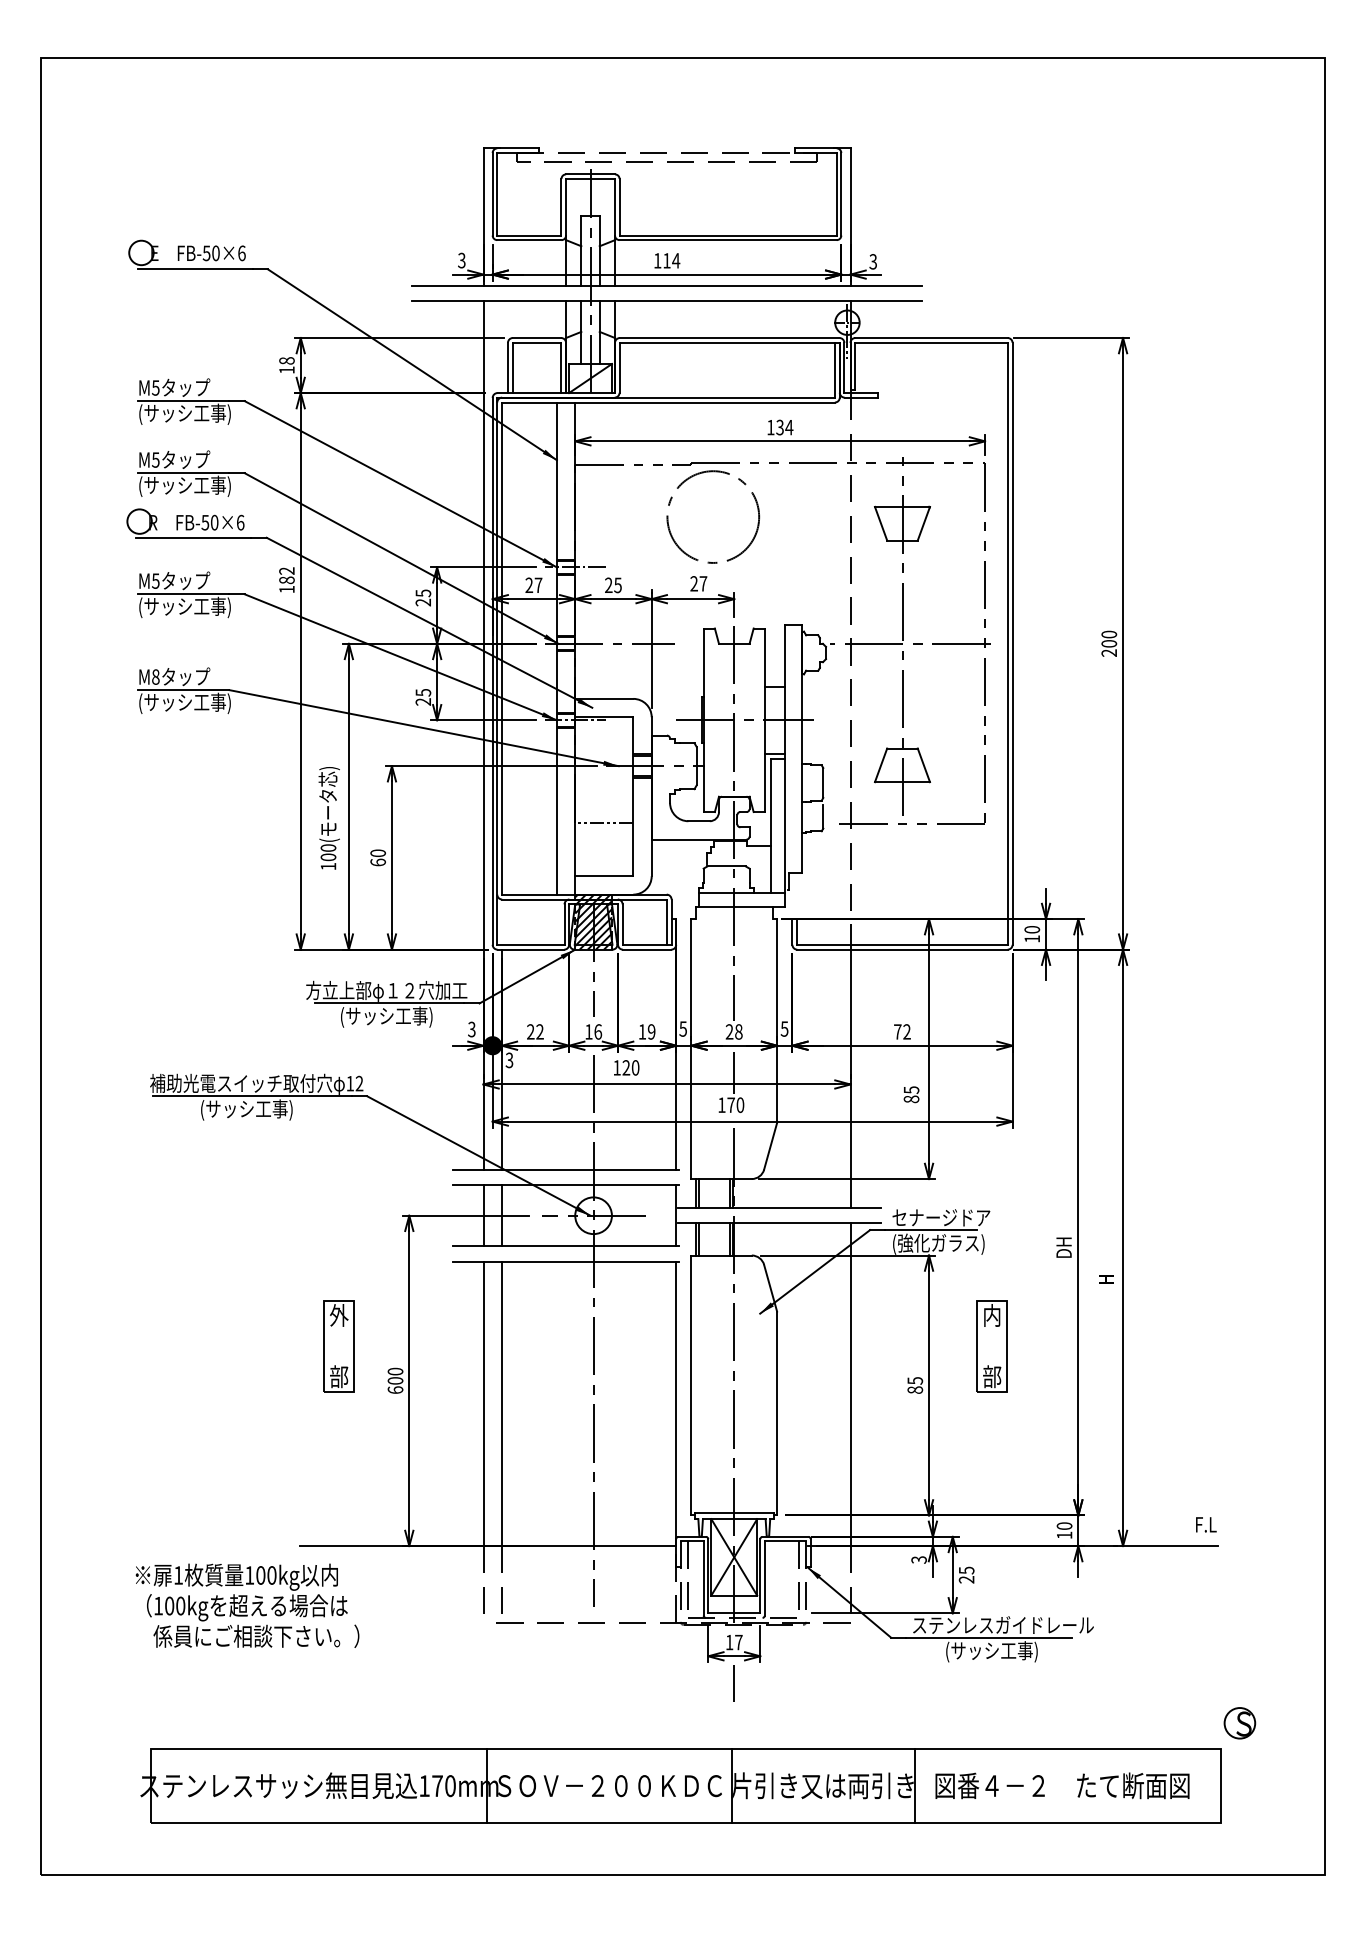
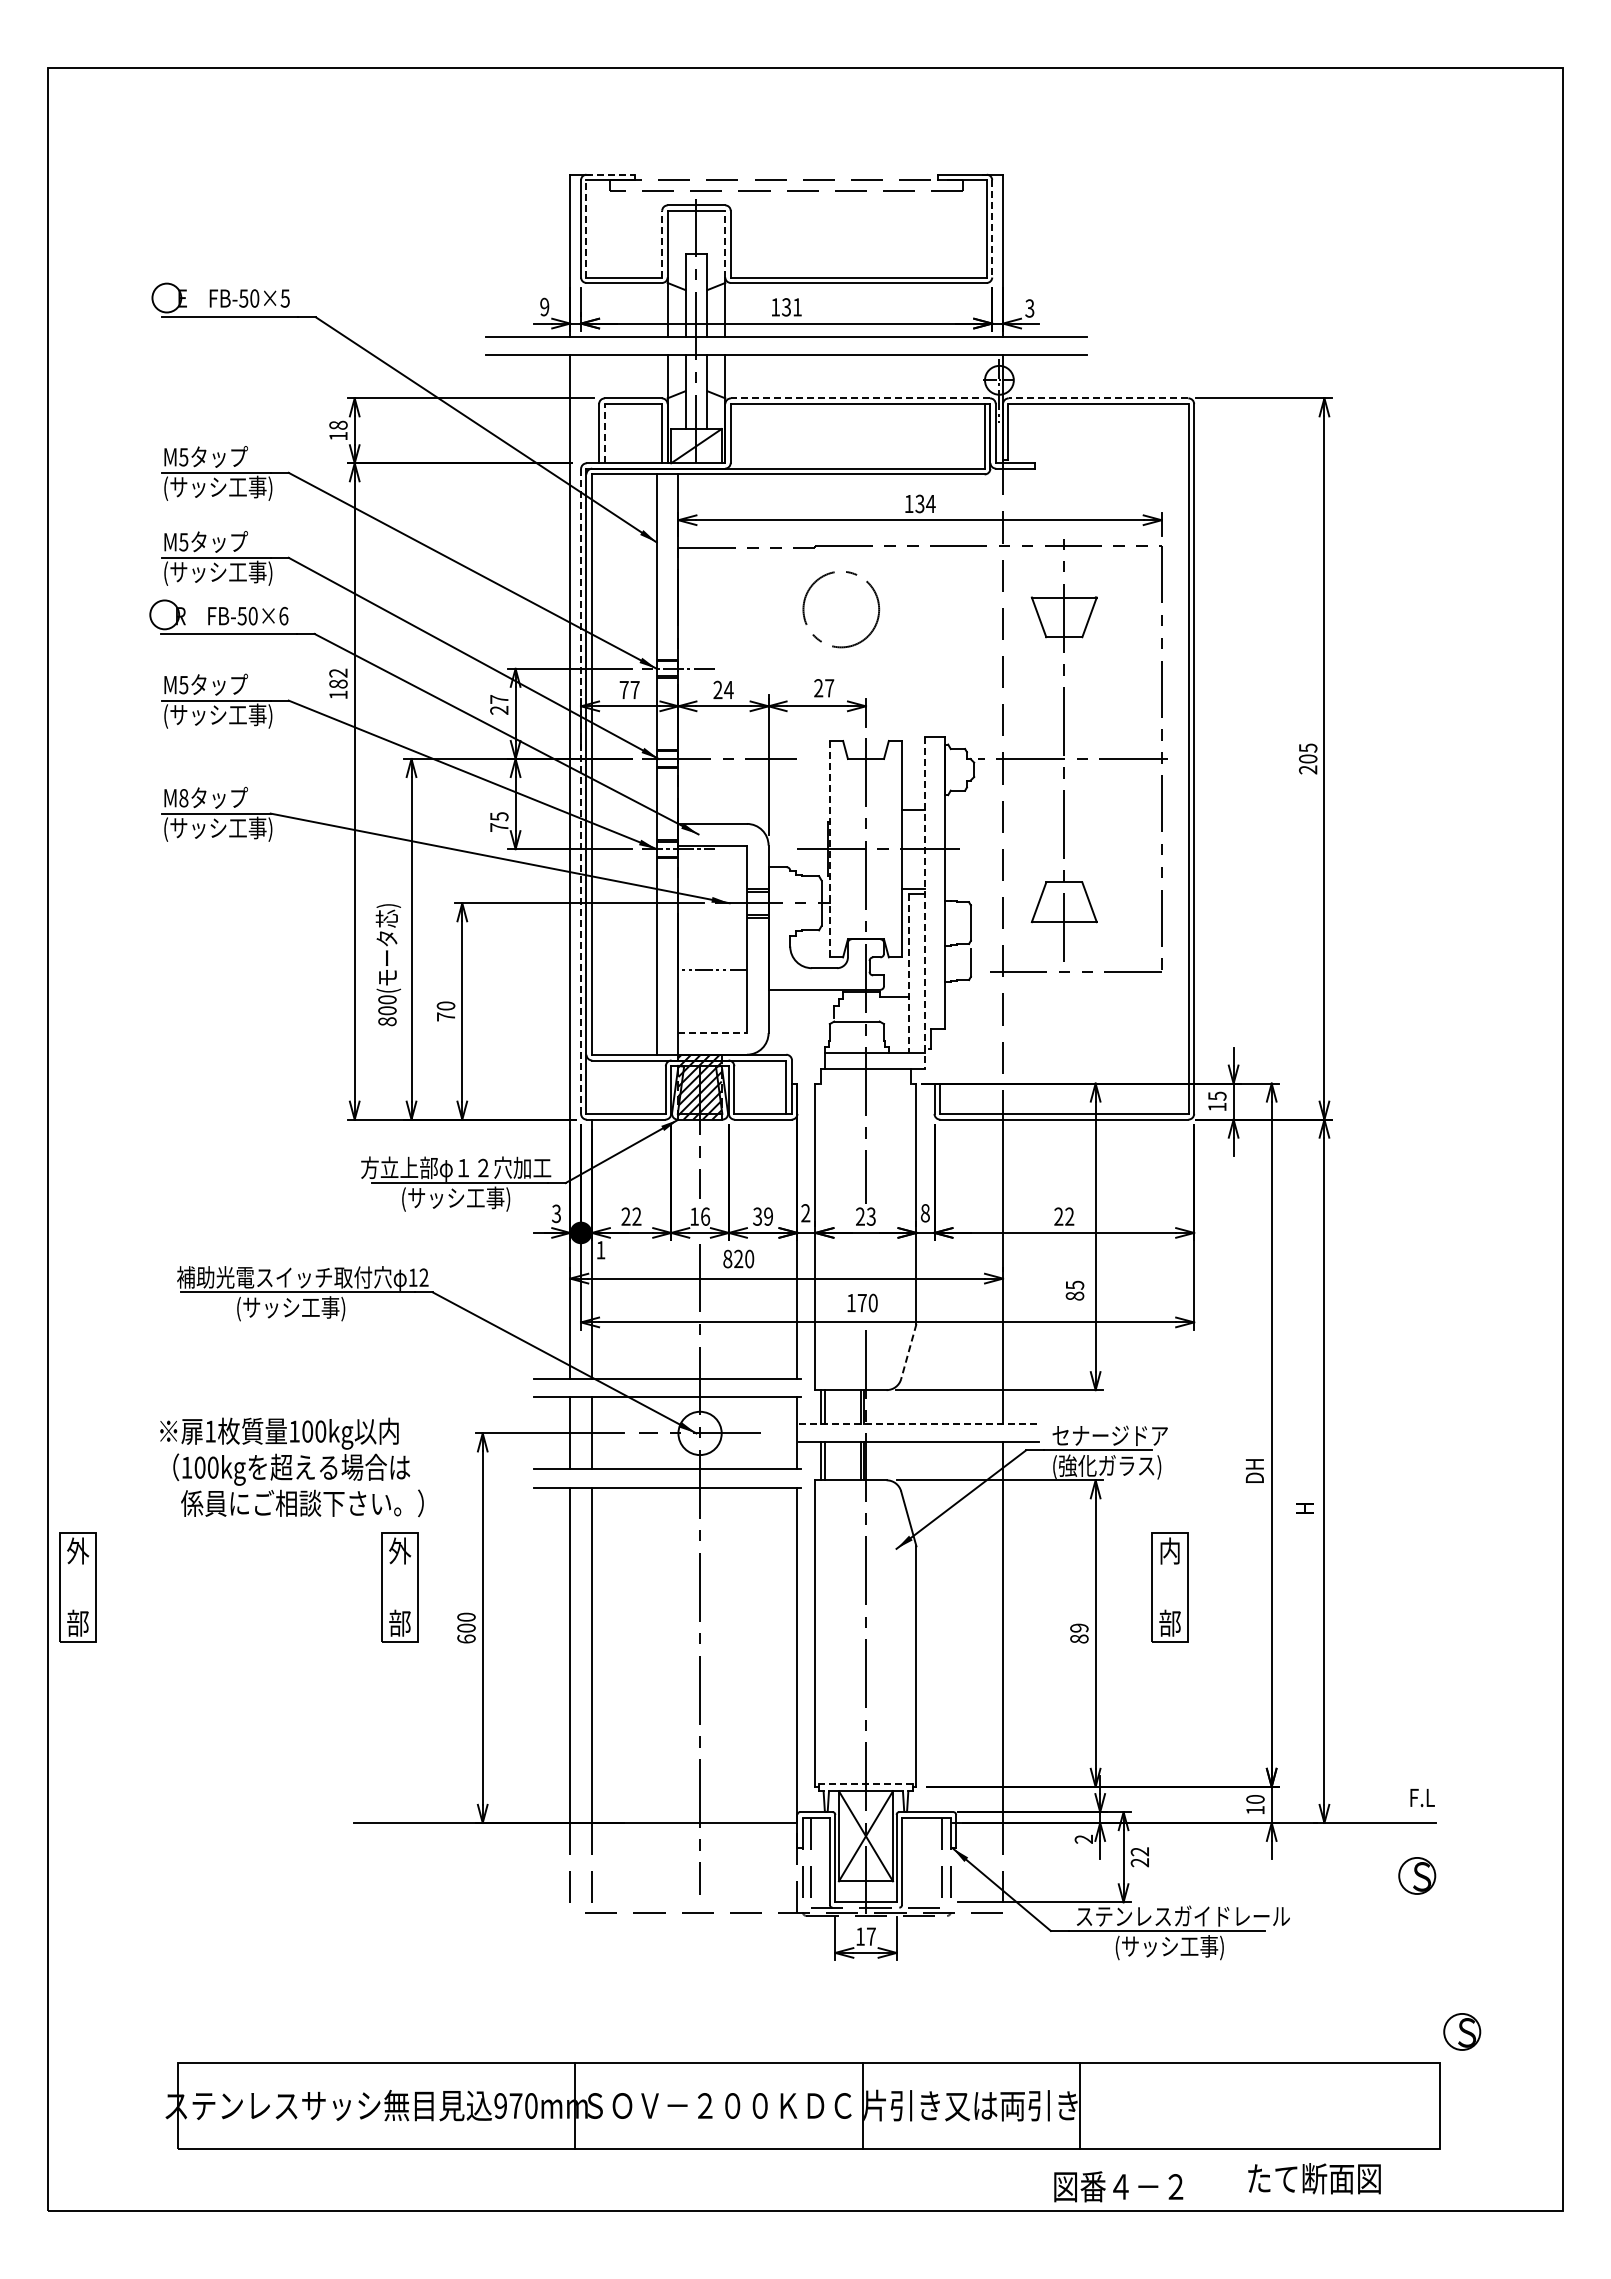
line: (518, 148) -> (611, 174), solid -> dashed
line: (497, 193) -> (586, 228), solid -> dashed
line: (841, 193) -> (992, 228), solid -> dashed
line: (561, 206) -> (662, 243), solid -> dashed
line: (615, 206) -> (725, 243), solid -> dashed
text: (241, 253) -> (284, 298), FB-50×6 -> FB-50×5
text: (461, 260) -> (544, 307), 3 -> 9
text: (671, 260) -> (792, 307), 114 -> 131
line: (729, 338) -> (860, 398), solid -> dashed
line: (931, 338) -> (1098, 398), solid -> dashed
line: (512, 367) -> (604, 433), solid -> dashed
circle: (713, 517) -> (841, 609), size x0.7
text: (528, 584) -> (623, 689), 27 -> 77
text: (617, 585) -> (728, 690), 25 -> 24
text: (423, 593) -> (499, 699), 25 -> 27
text: (1109, 634) -> (1308, 747), 200 -> 205
line: (493, 671) -> (581, 791), solid -> dashed
text: (423, 701) -> (499, 827), 25 -> 75
line: (703, 720) -> (829, 849), solid -> dashed
line: (784, 766) -> (925, 903), solid -> dashed
line: (771, 826) -> (909, 974), solid -> dashed
text: (377, 862) -> (445, 1016), 60 -> 70
text: (328, 866) -> (387, 1021), 100( -> 800(
line: (604, 876) -> (713, 1033), solid -> dashed
text: (1032, 929) -> (1217, 1095), 10 -> 15
text: (683, 1029) -> (805, 1213), 5 -> 2
text: (783, 1029) -> (924, 1213), 5 -> 8
text: (642, 1031) -> (757, 1216), 19 -> 39
text: (738, 1031) -> (870, 1216), 28 -> 23
text: (897, 1031) -> (1058, 1216), 72 -> 22
text: (509, 1060) -> (600, 1250), 3 -> 1
text: (616, 1067) -> (727, 1258), 120 -> 820
line: (733, 1072) -> (865, 1264), removed
line: (770, 1146) -> (908, 1351), solid -> dashed
line: (779, 1208) -> (919, 1424), solid -> dashed
part: (65, 1346) -> (77, 1587), added
text: (915, 1380) -> (1079, 1627), 85 -> 89
line: (733, 1512) -> (865, 1783), solid -> dashed
text: (919, 1559) -> (1084, 1838), 3 -> 2
text: (966, 1570) -> (1139, 1851), 25 -> 22
part: (1201, 1590) -> (1417, 1875), added
text: (247, 1605) -> (291, 1467), moved
line: (733, 1683) -> (865, 1985), removed
text: (989, 1785) -> (1118, 2186), moved
text: (1133, 1785) -> (1314, 2178), moved
text: (424, 1786) -> (500, 2106), 170mm -> 970mm

